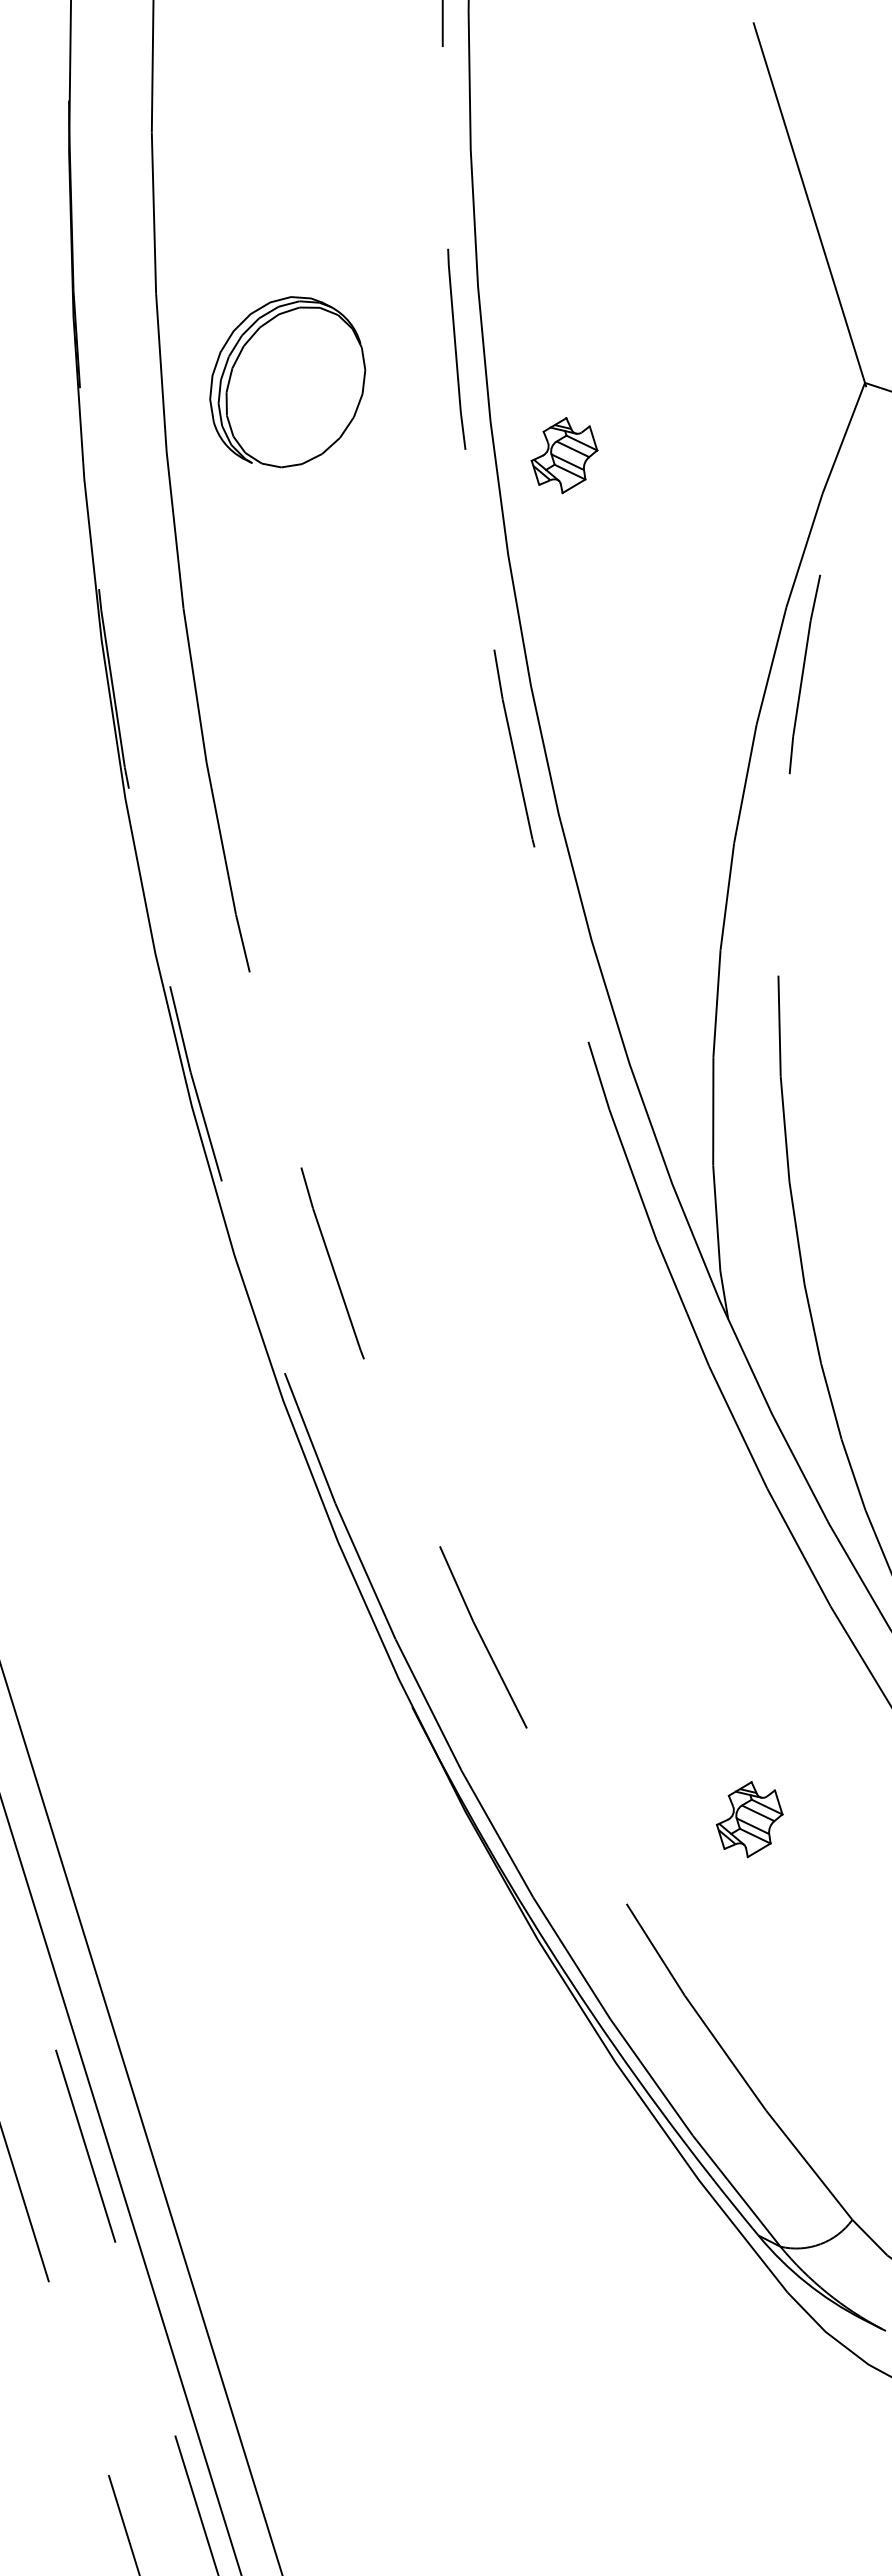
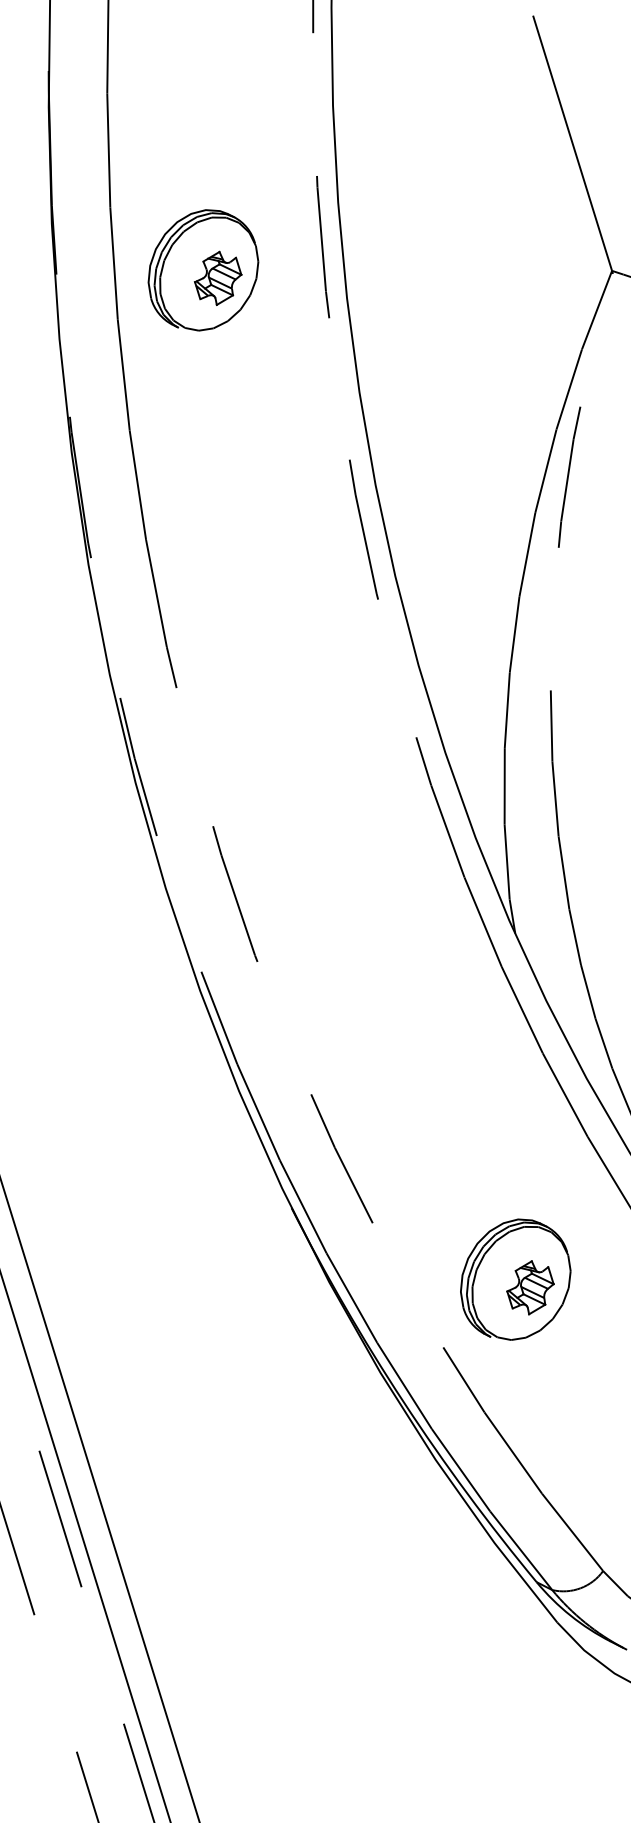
part: (564, 455) -> (218, 278), moved
part: (728, 1808) -> (515, 1279), added

